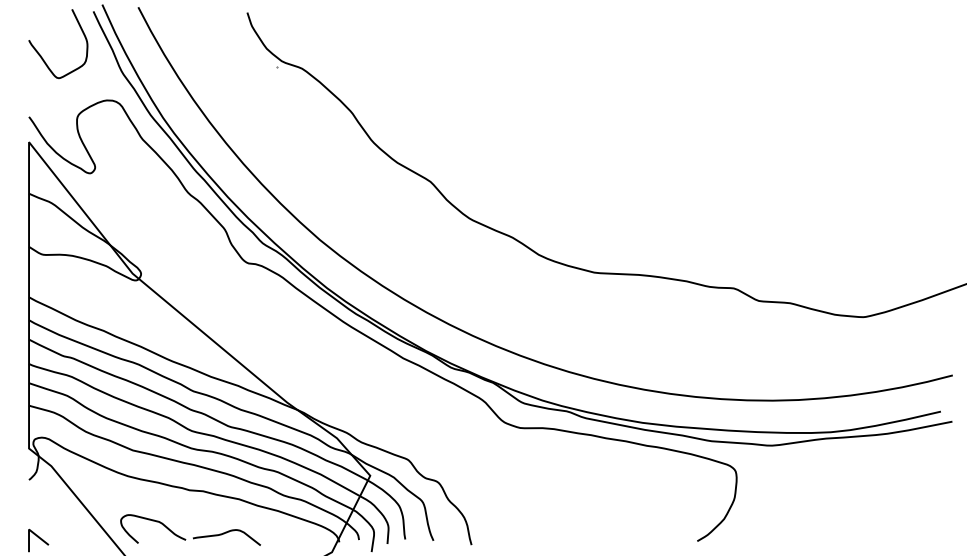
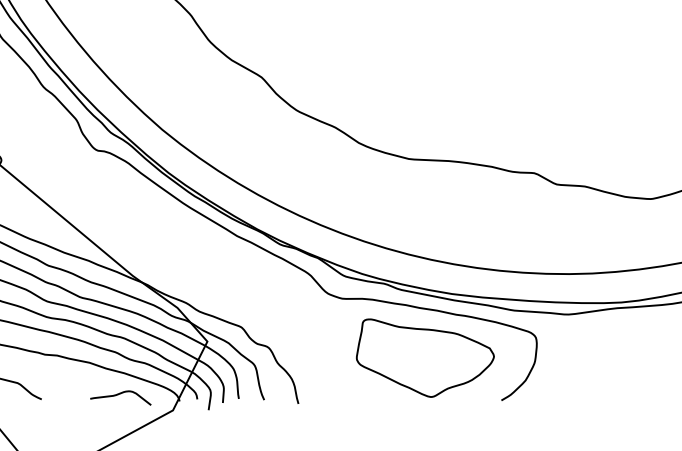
part: (612, 494) -> (425, 358), added
curve: (224, 534) -> (118, 395), moved

